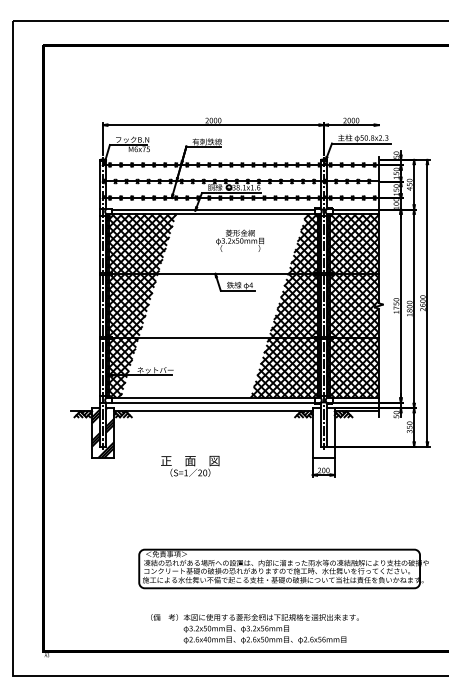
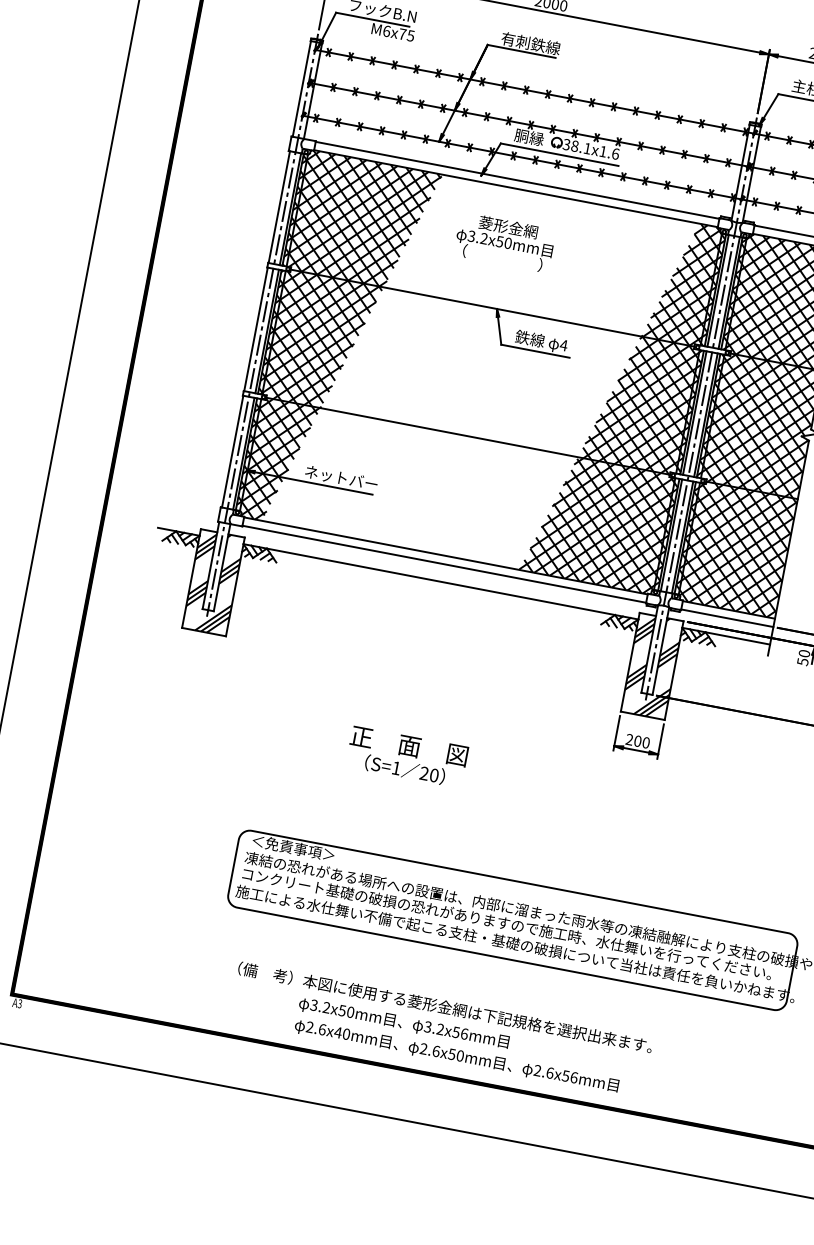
text: (239, 240) -> (503, 241), moved
hatch: (323, 432) -> (651, 665), added
text: (190, 465) -> (408, 755), moved

